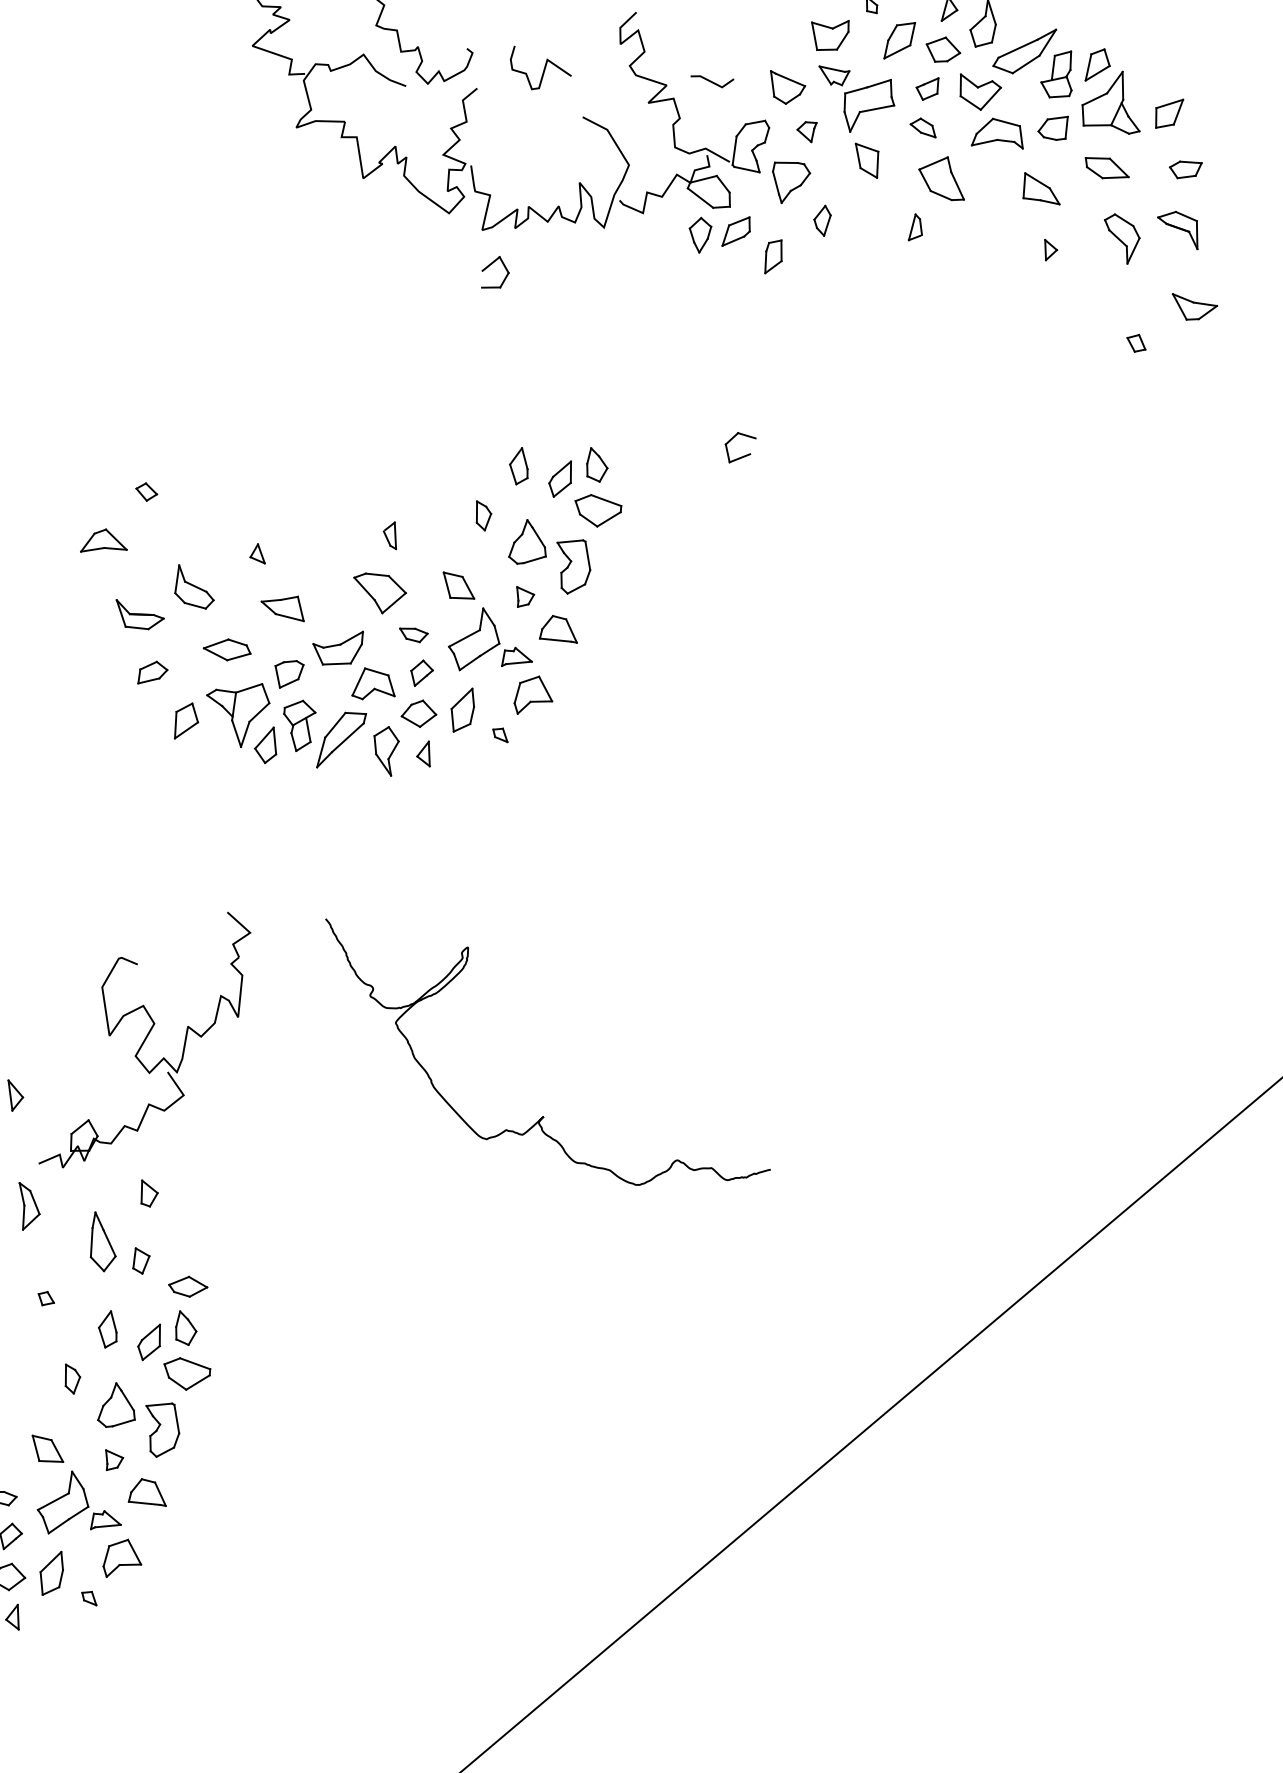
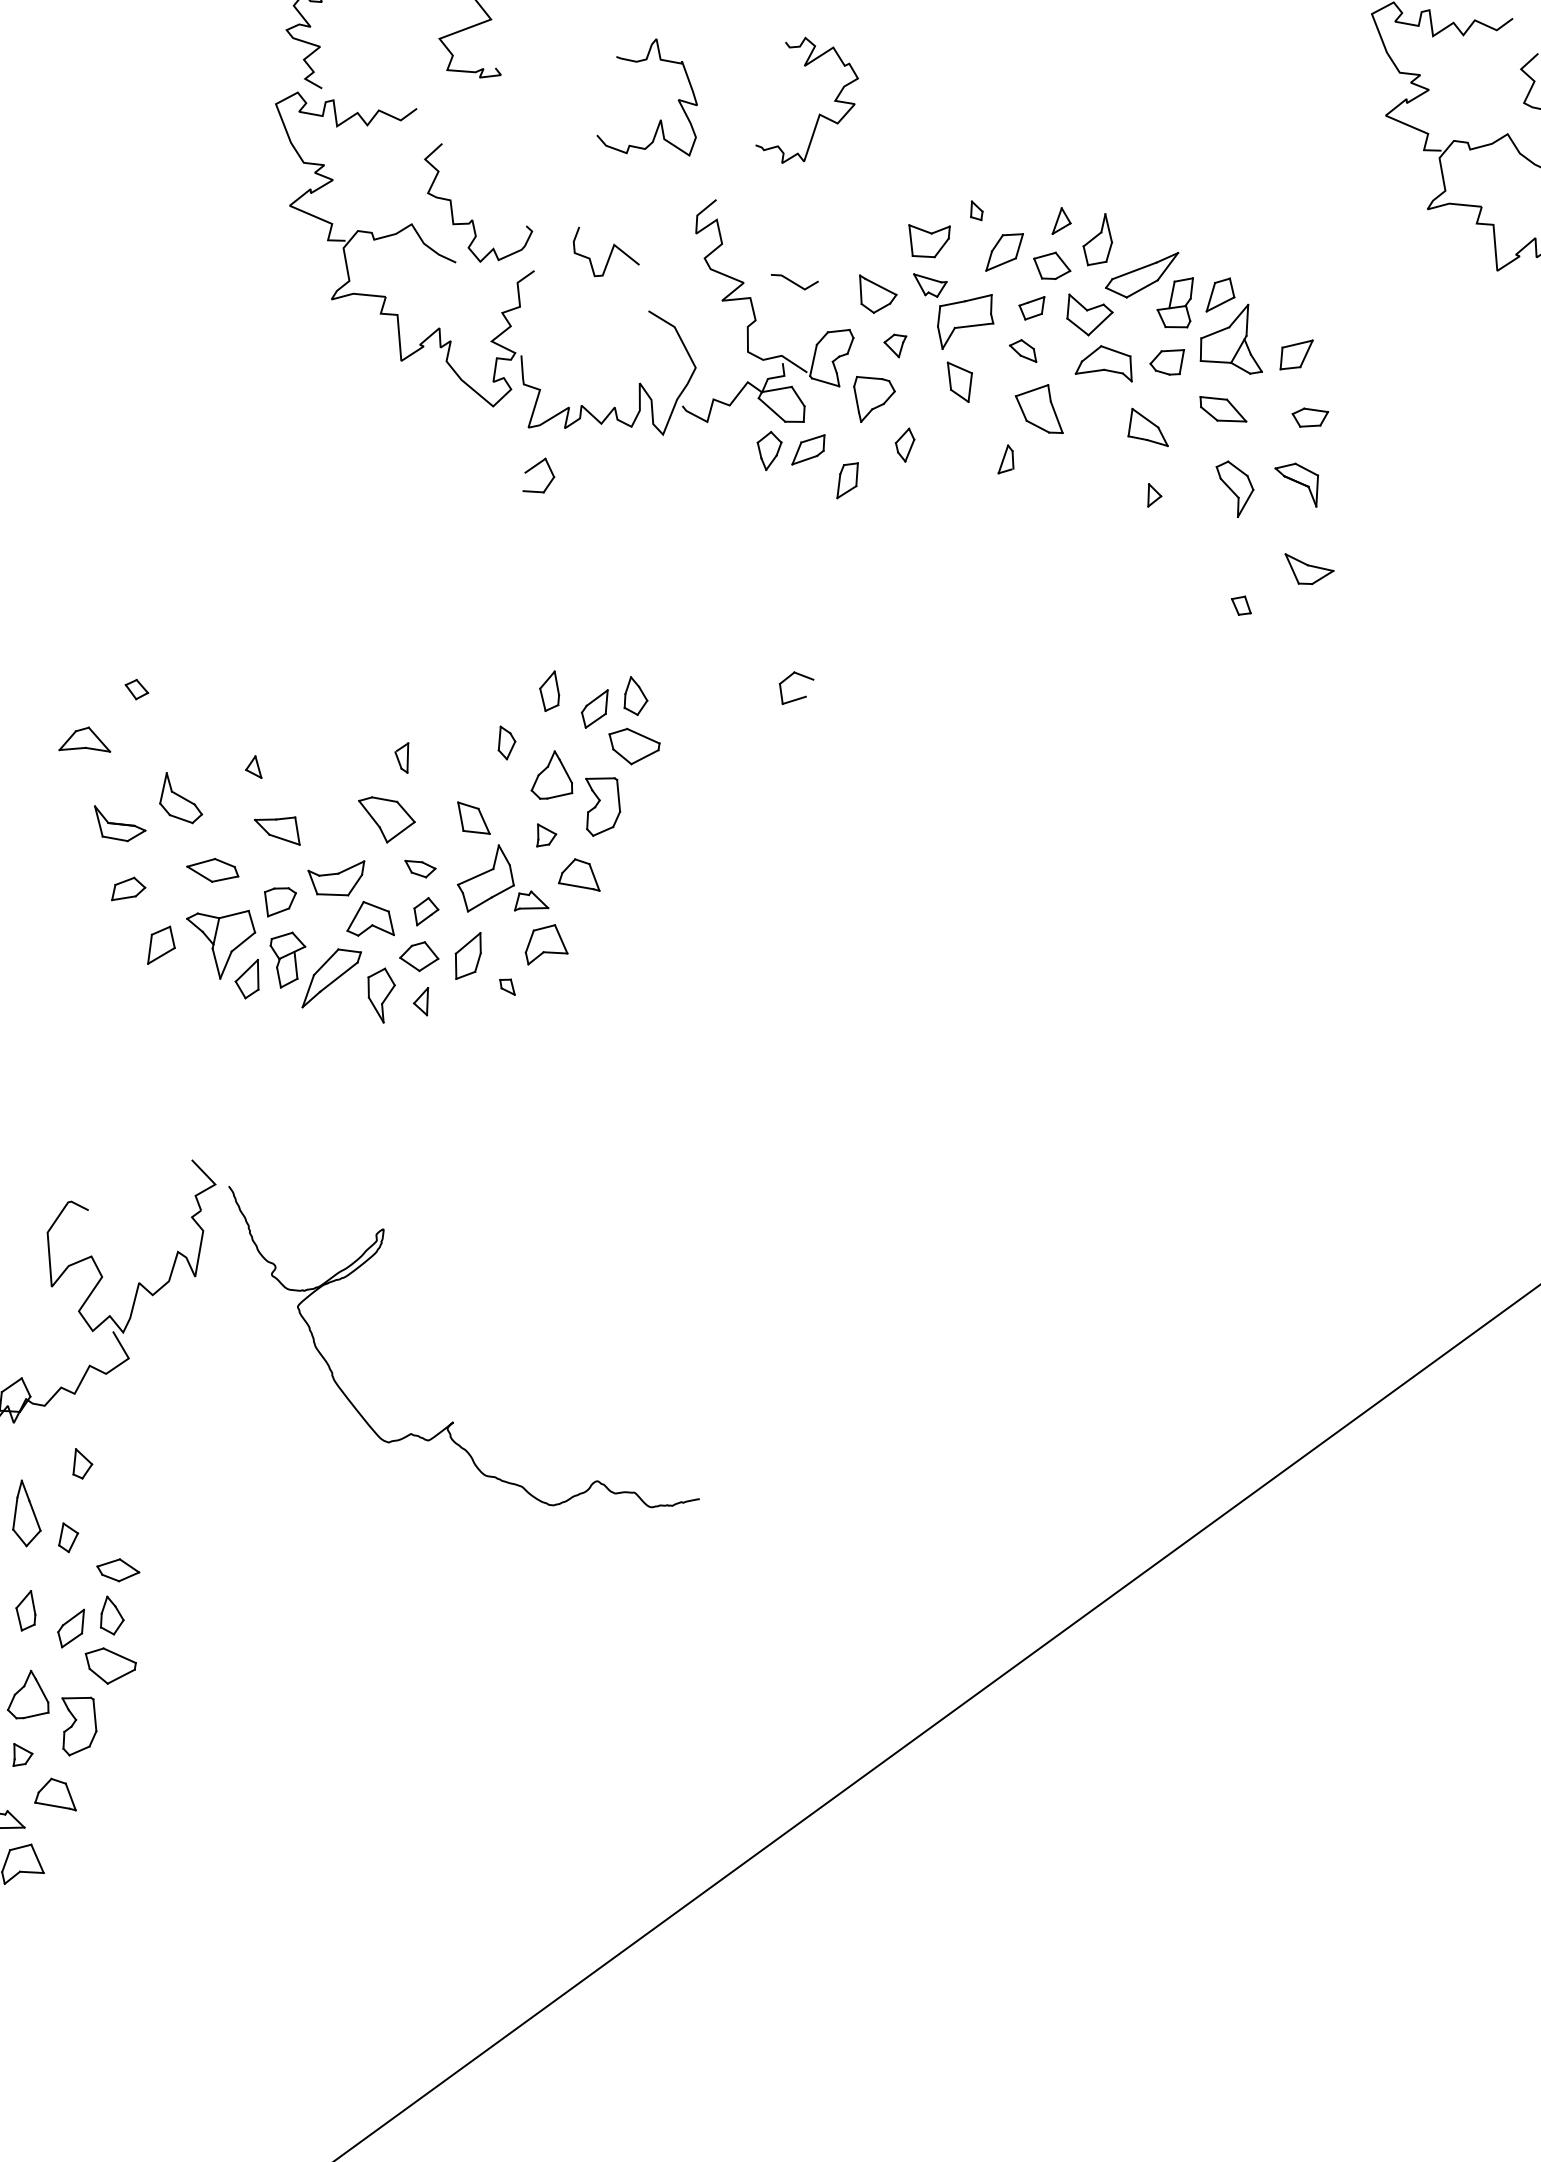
part: (543, 1116) -> (453, 1421), moved

